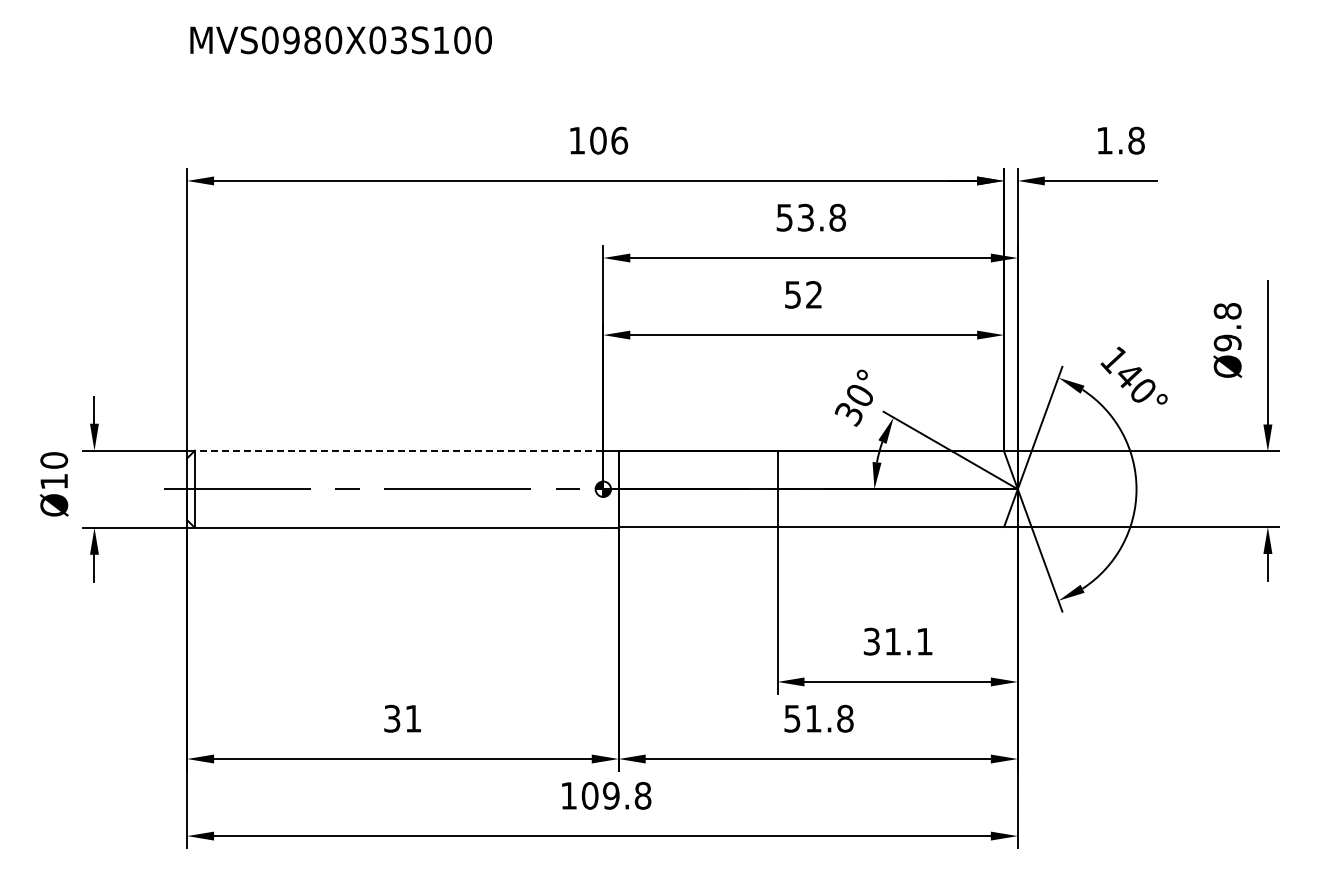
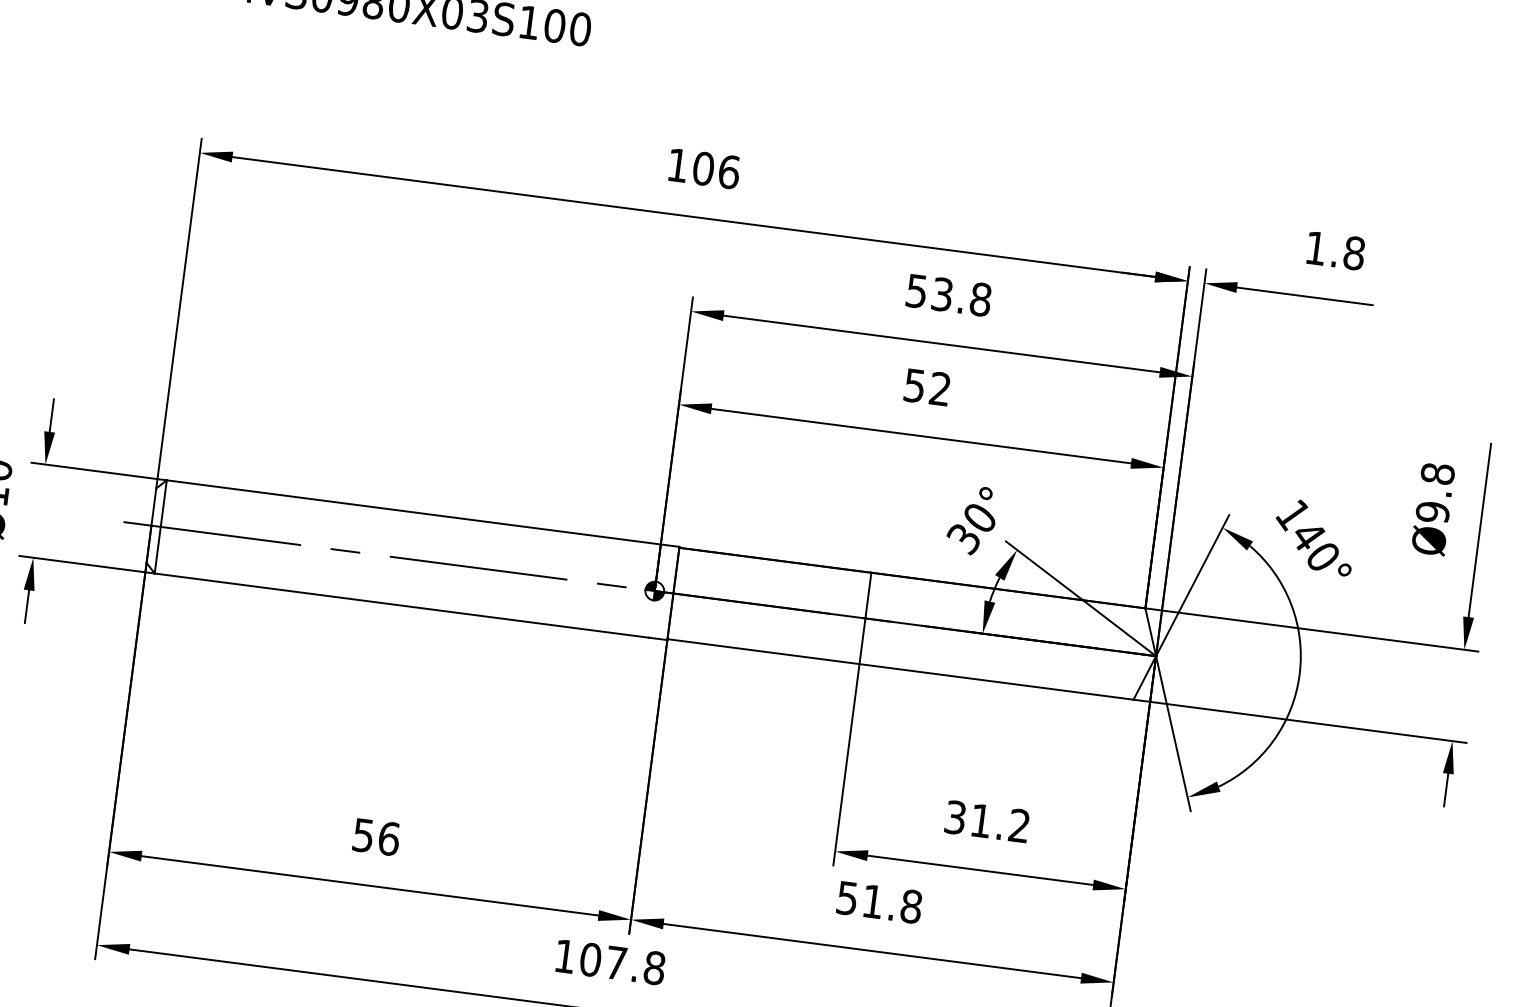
line: (398, 450) -> (413, 512), dashed -> solid
text: (924, 641) -> (1019, 825), 31.1 -> 31.2
text: (403, 718) -> (377, 836), 31 -> 56
text: (611, 795) -> (616, 962), 109.8 -> 107.8

